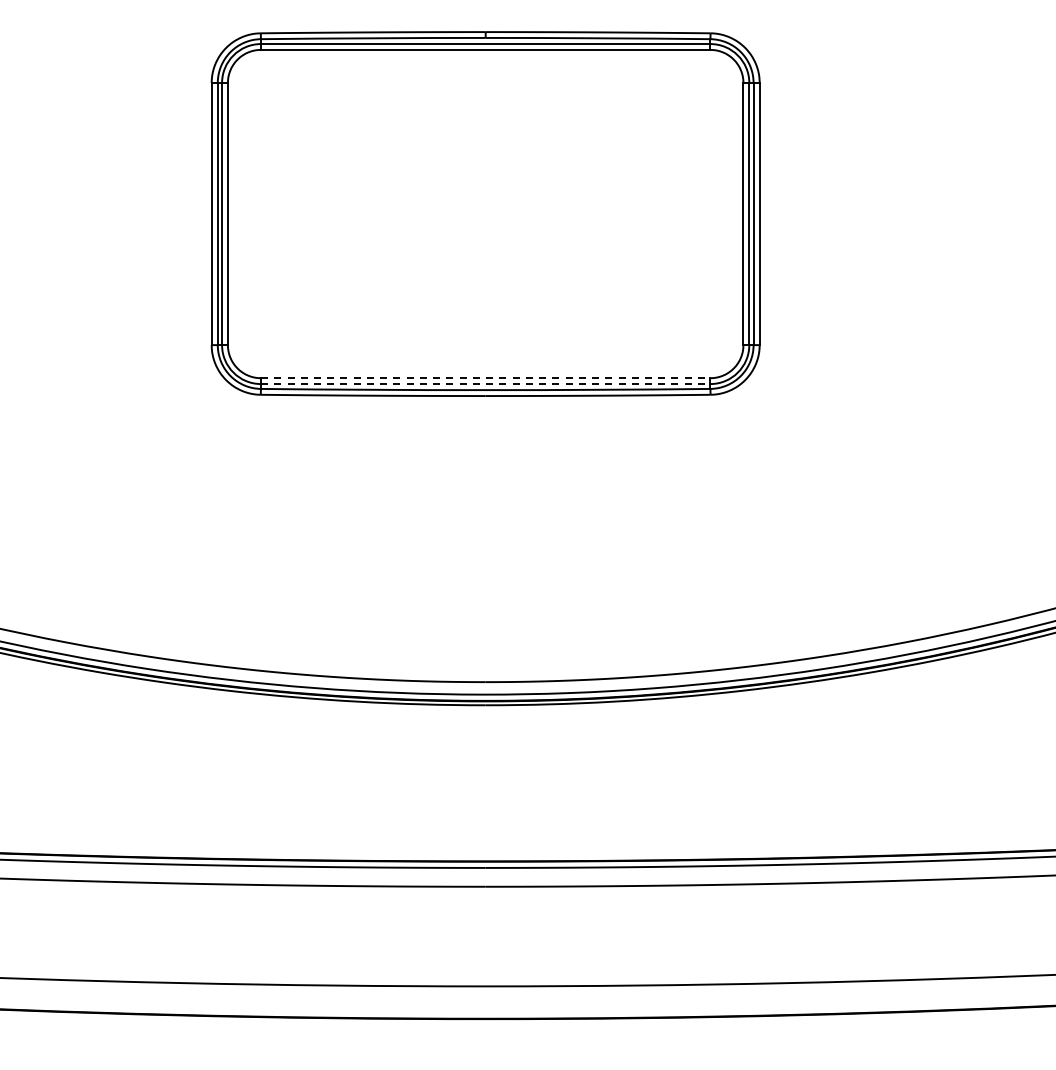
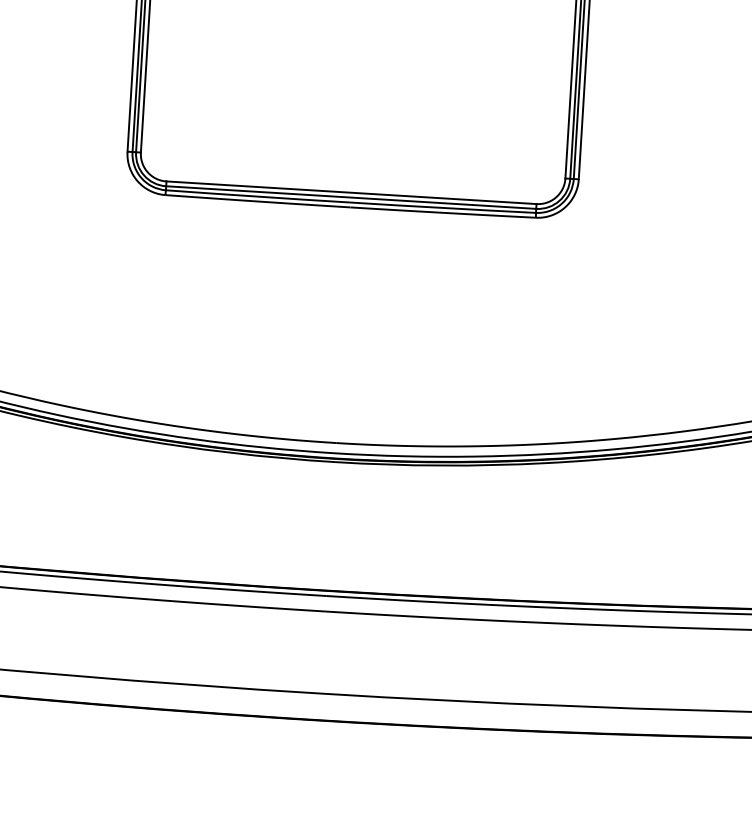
line: (485, 378) -> (351, 192), dashed -> solid
line: (485, 384) -> (351, 197), dashed -> solid

